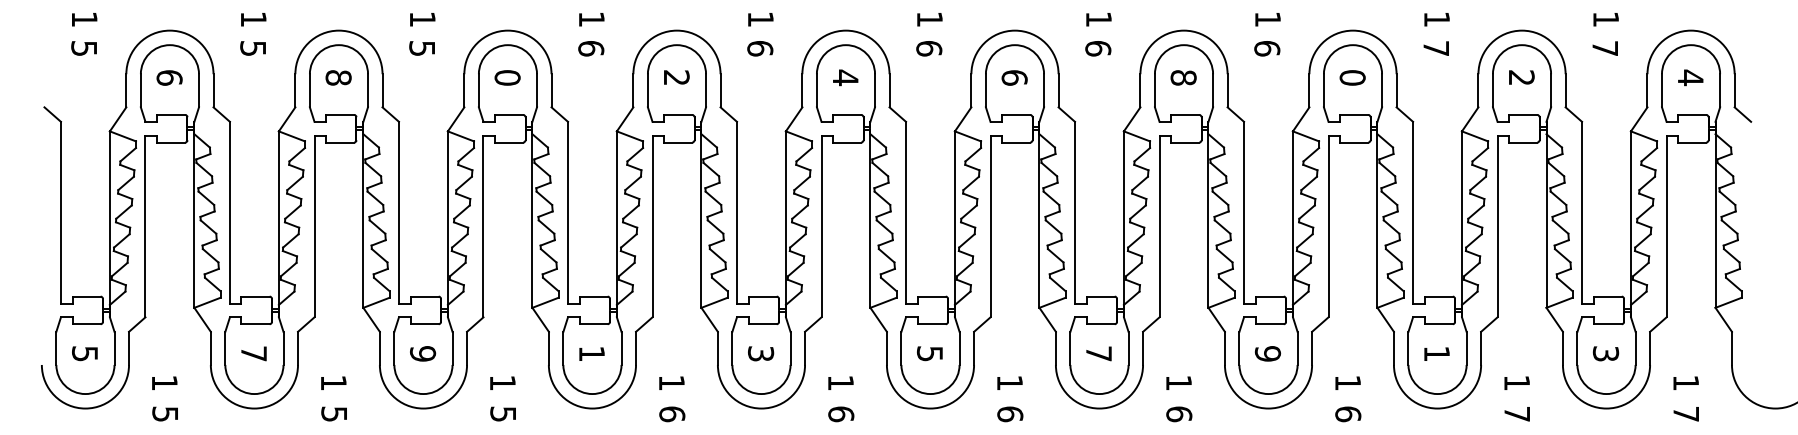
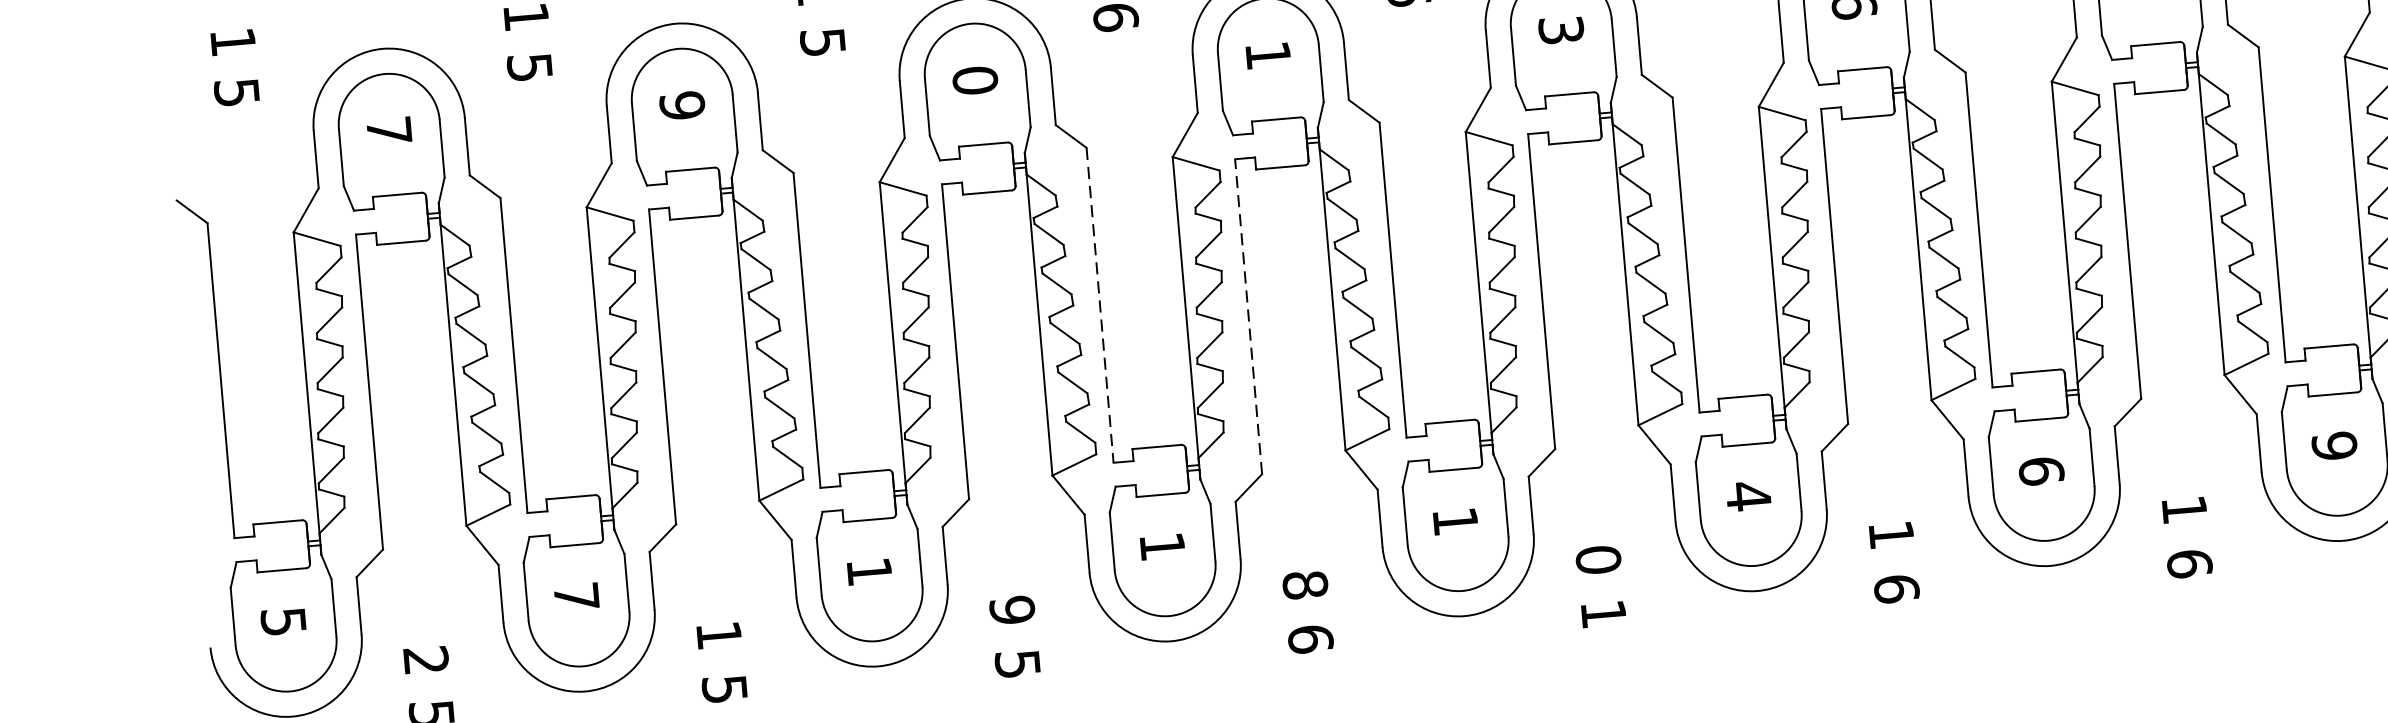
text: (169, 77) -> (389, 130), 6 -> 7
text: (338, 77) -> (682, 105), 8 -> 9
text: (676, 77) -> (1268, 54), 2 -> 1
text: (845, 77) -> (1561, 29), 4 -> 3
line: (568, 212) -> (1100, 304), solid -> dashed
line: (652, 226) -> (1248, 316), solid -> dashed
text: (423, 353) -> (870, 570), 9 -> 1
text: (761, 353) -> (1456, 520), 3 -> 1
text: (929, 353) -> (1747, 495), 5 -> 4
text: (1098, 353) -> (2040, 470), 7 -> 6
text: (164, 382) -> (425, 659), 1 -> 2
text: (502, 382) -> (1011, 609), 1 -> 9
text: (671, 382) -> (1304, 584), 1 -> 8
text: (840, 382) -> (1597, 559), 1 -> 0
text: (841, 414) -> (1604, 614), 6 -> 1

